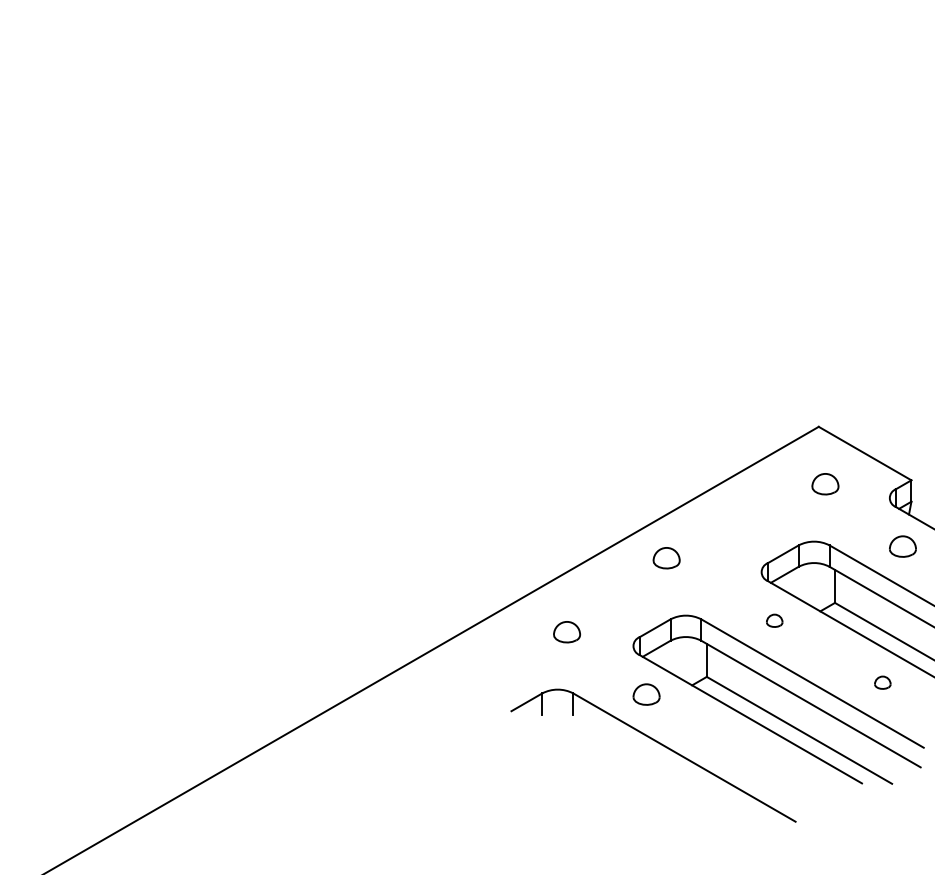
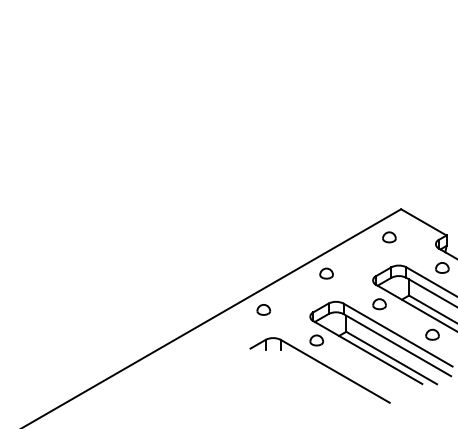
part: (825, 484) -> (389, 237), moved
part: (774, 621) -> (379, 304), size x1.67
part: (566, 631) -> (263, 309), moved
part: (882, 682) -> (432, 334), size x1.67

